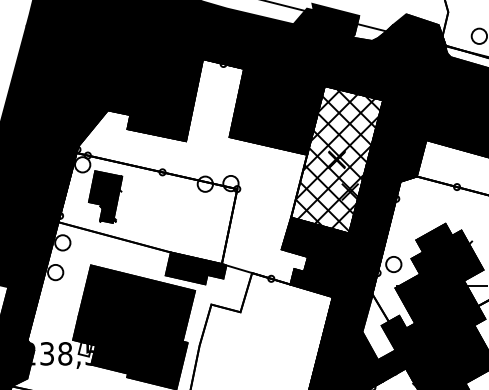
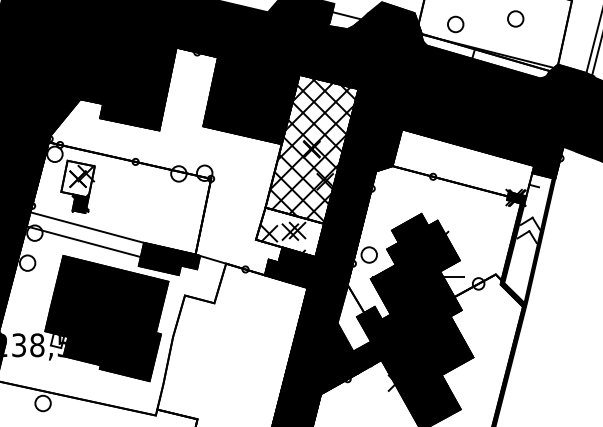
fill: (105, 188) -> (77, 178), removed
line: (114, 237) -> (83, 241), moved
fill: (315, 242) -> (290, 232), removed

